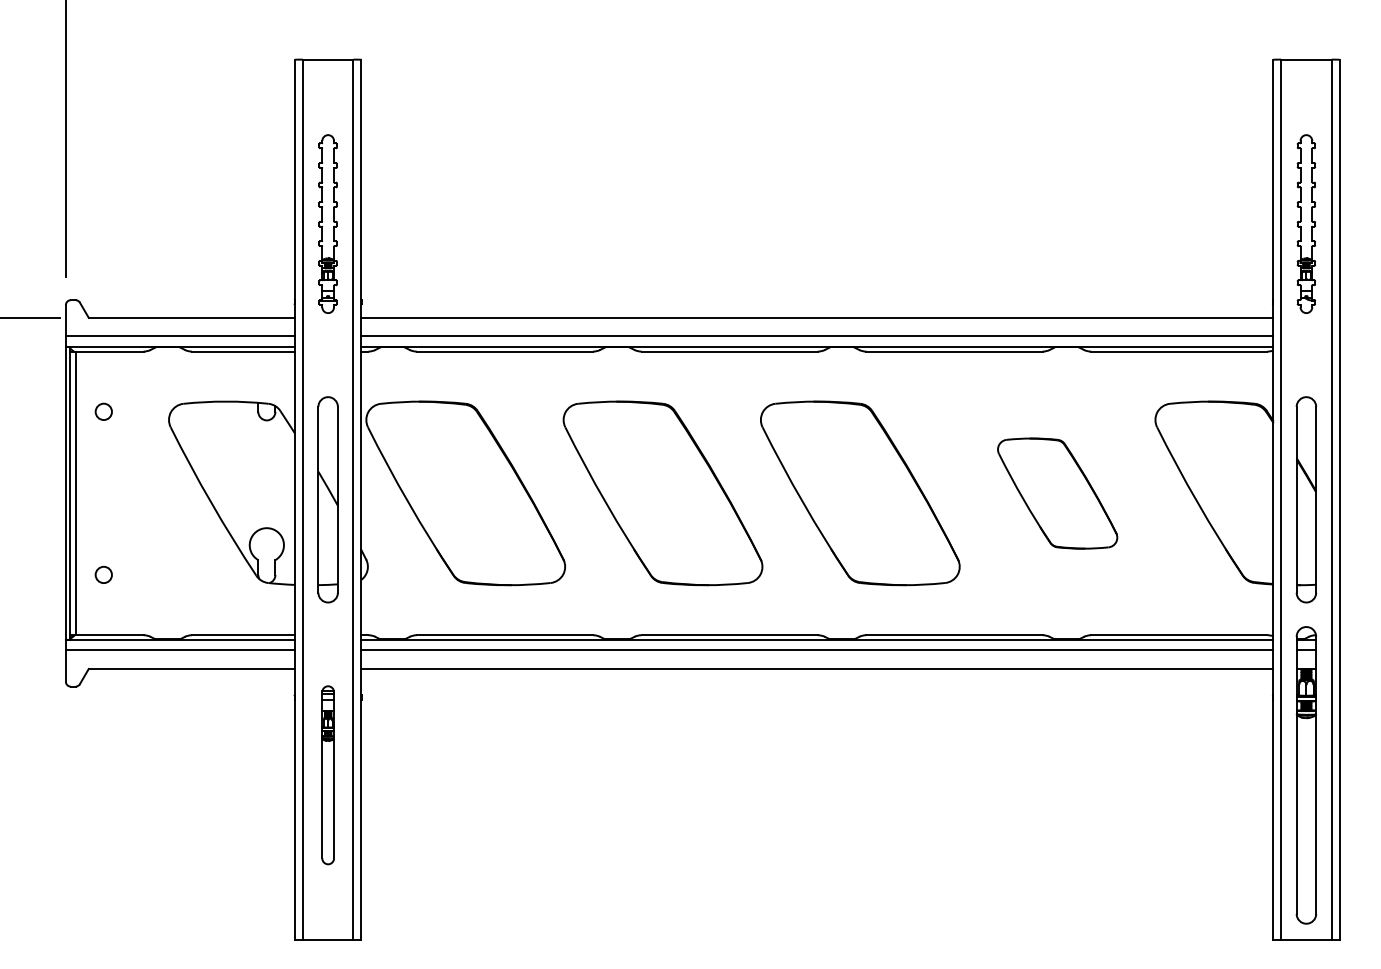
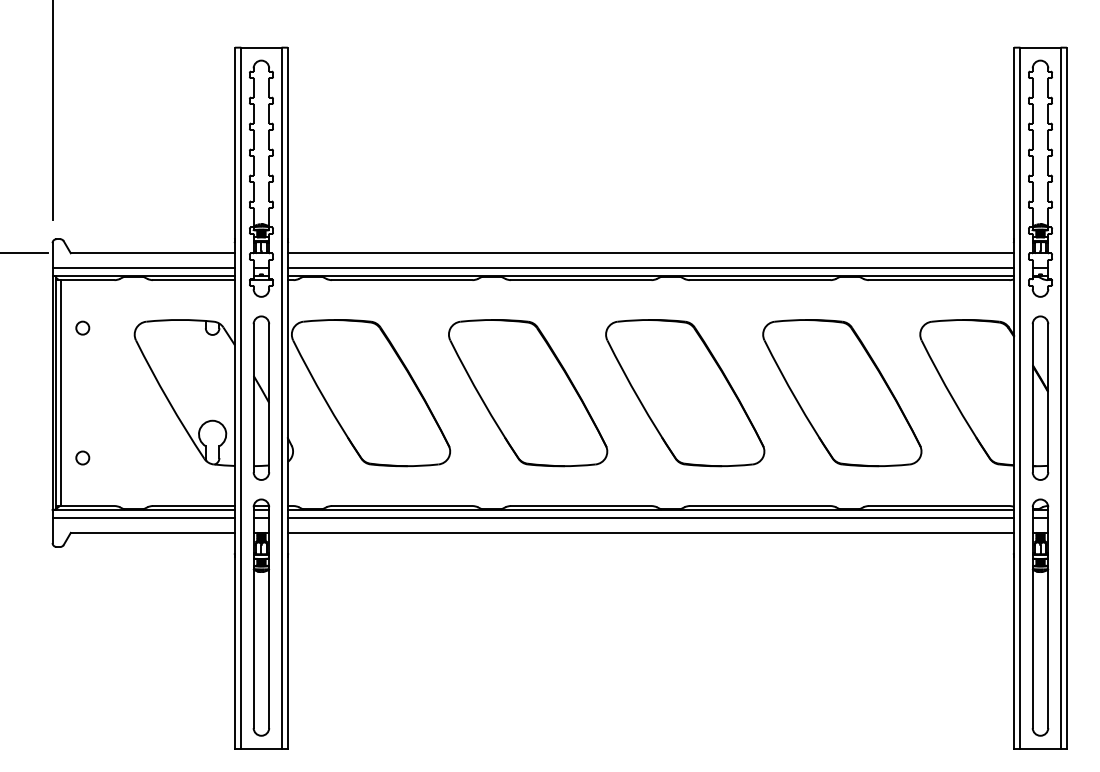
part: (328, 223) -> (261, 178), size x1.67
part: (1306, 223) -> (1040, 178), size x1.67
part: (1057, 493) -> (842, 393), size x1.67
part: (328, 775) -> (261, 617), size x1.67

